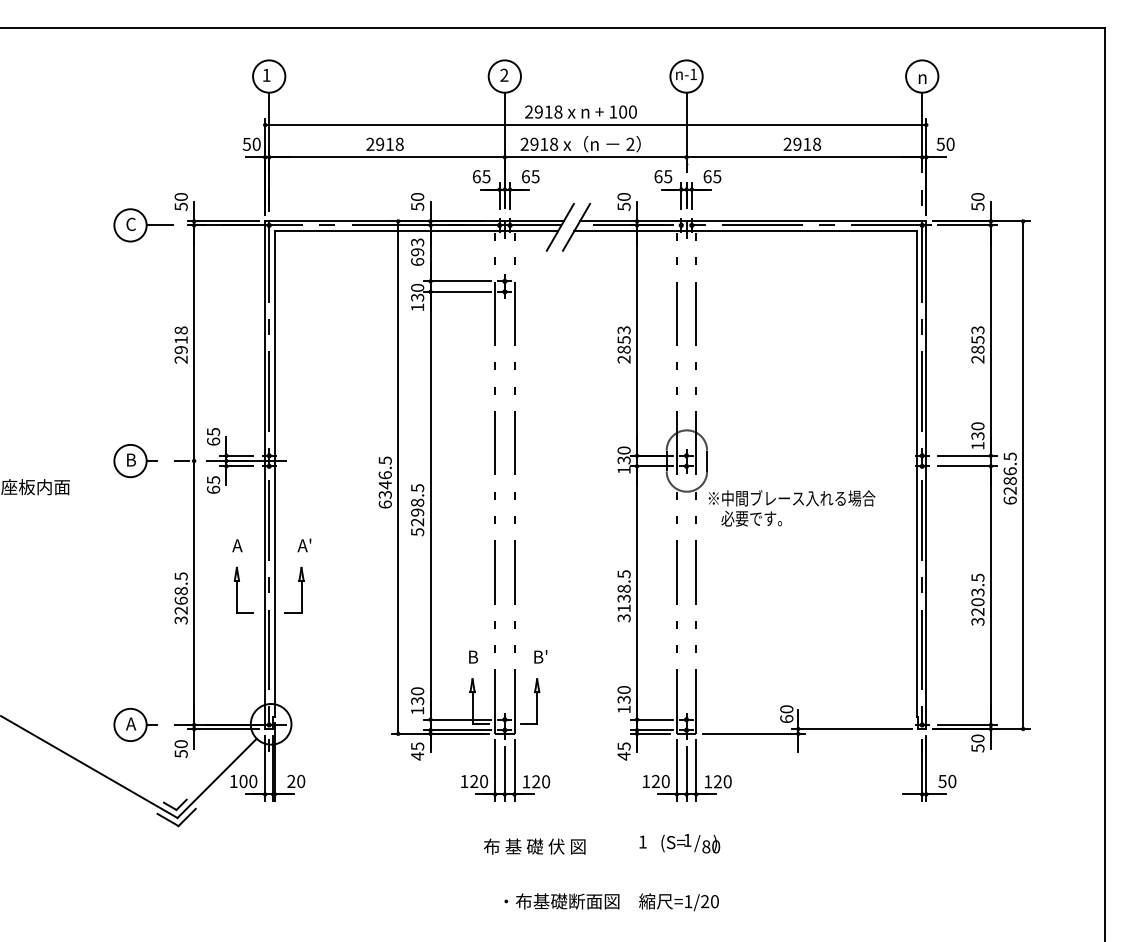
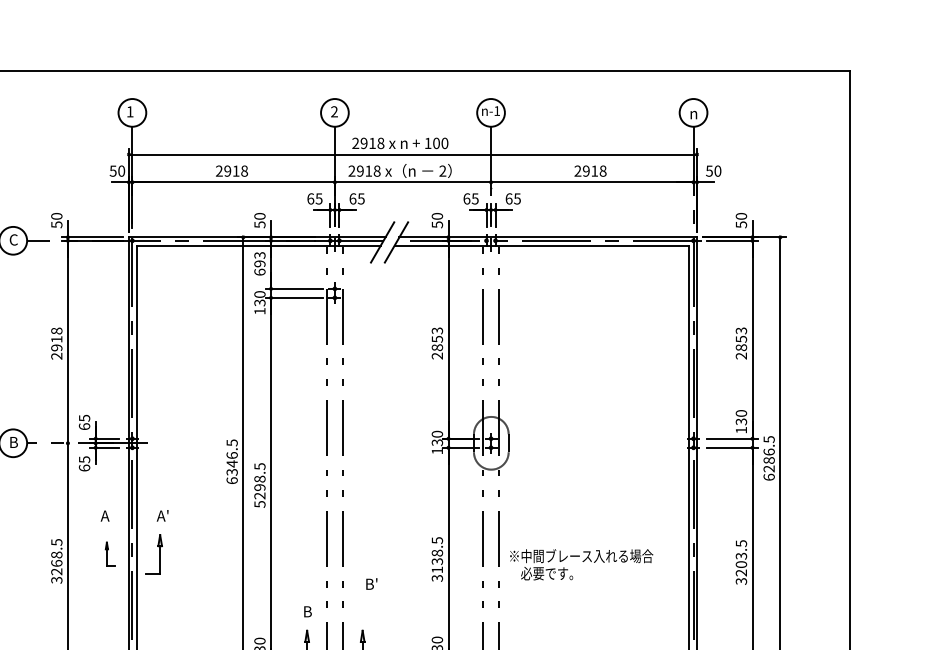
text: (791, 508) -> (581, 564), moved
part: (243, 589) -> (110, 553), size x0.6
text: (540, 656) -> (371, 583), moved

